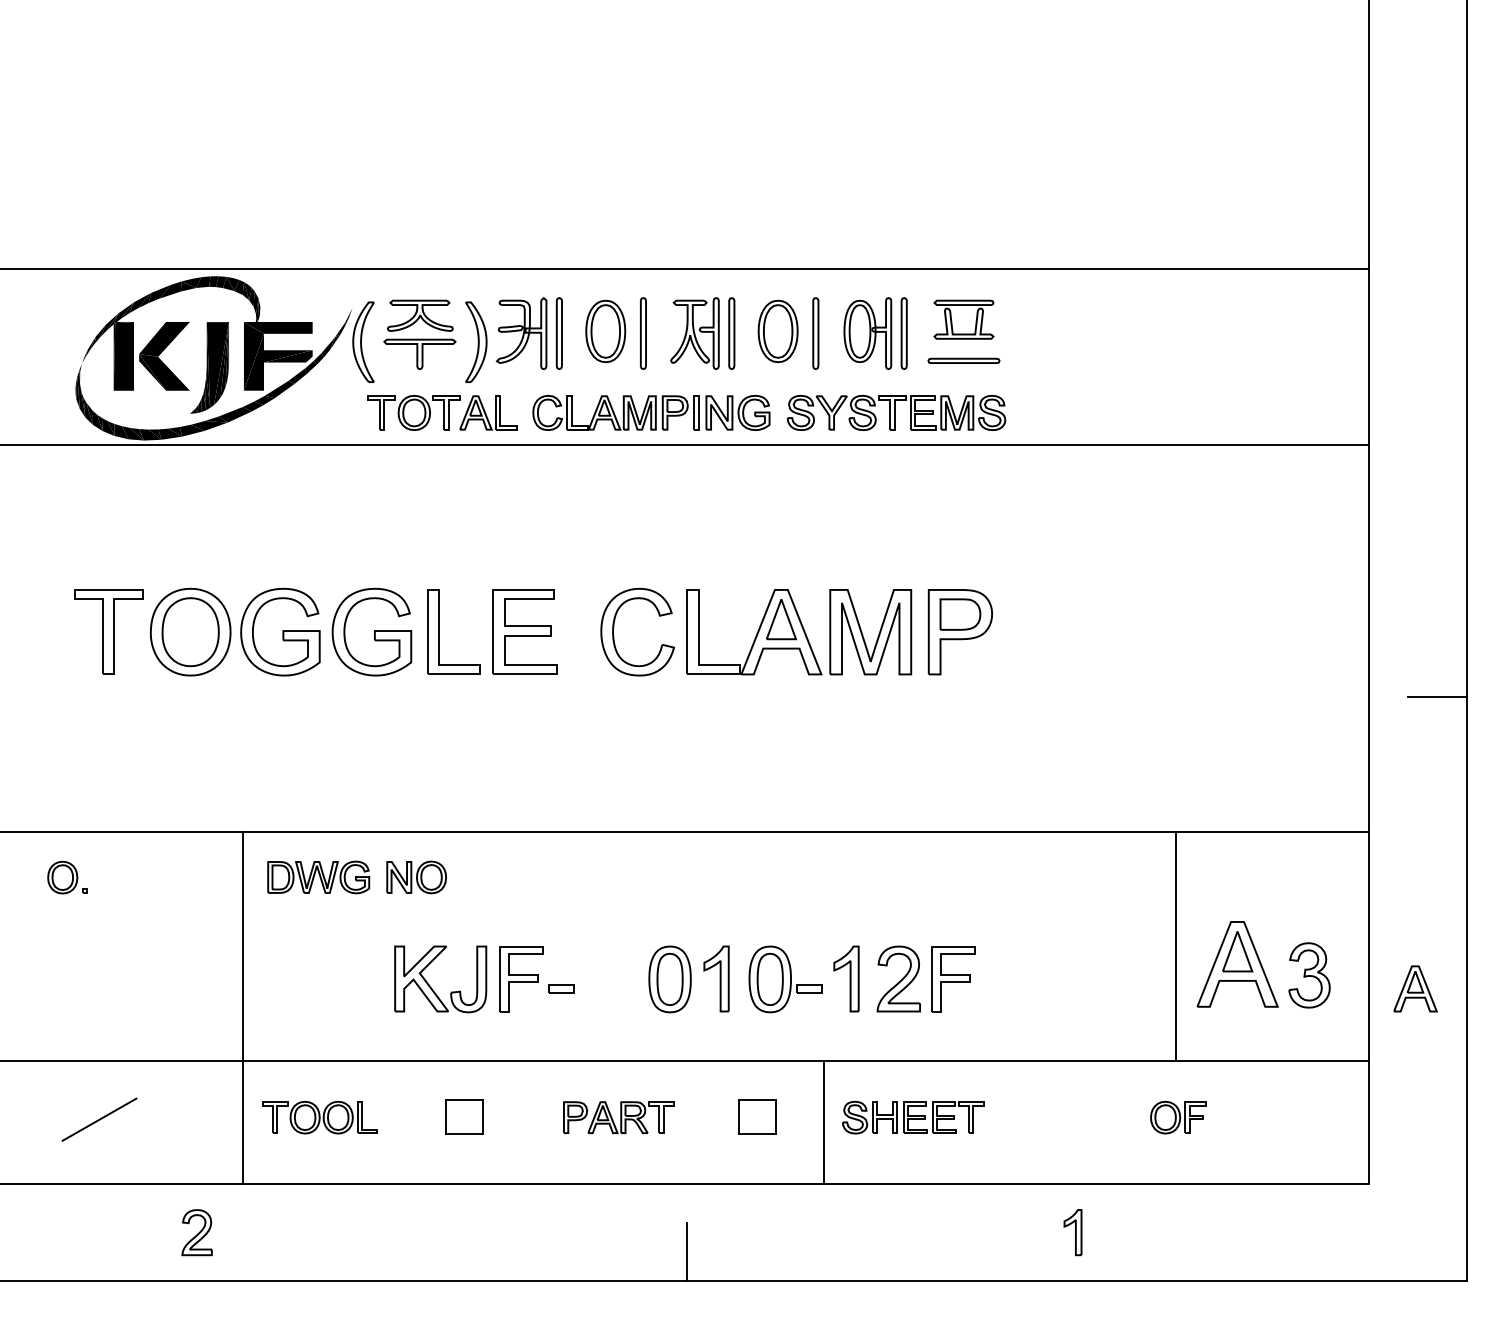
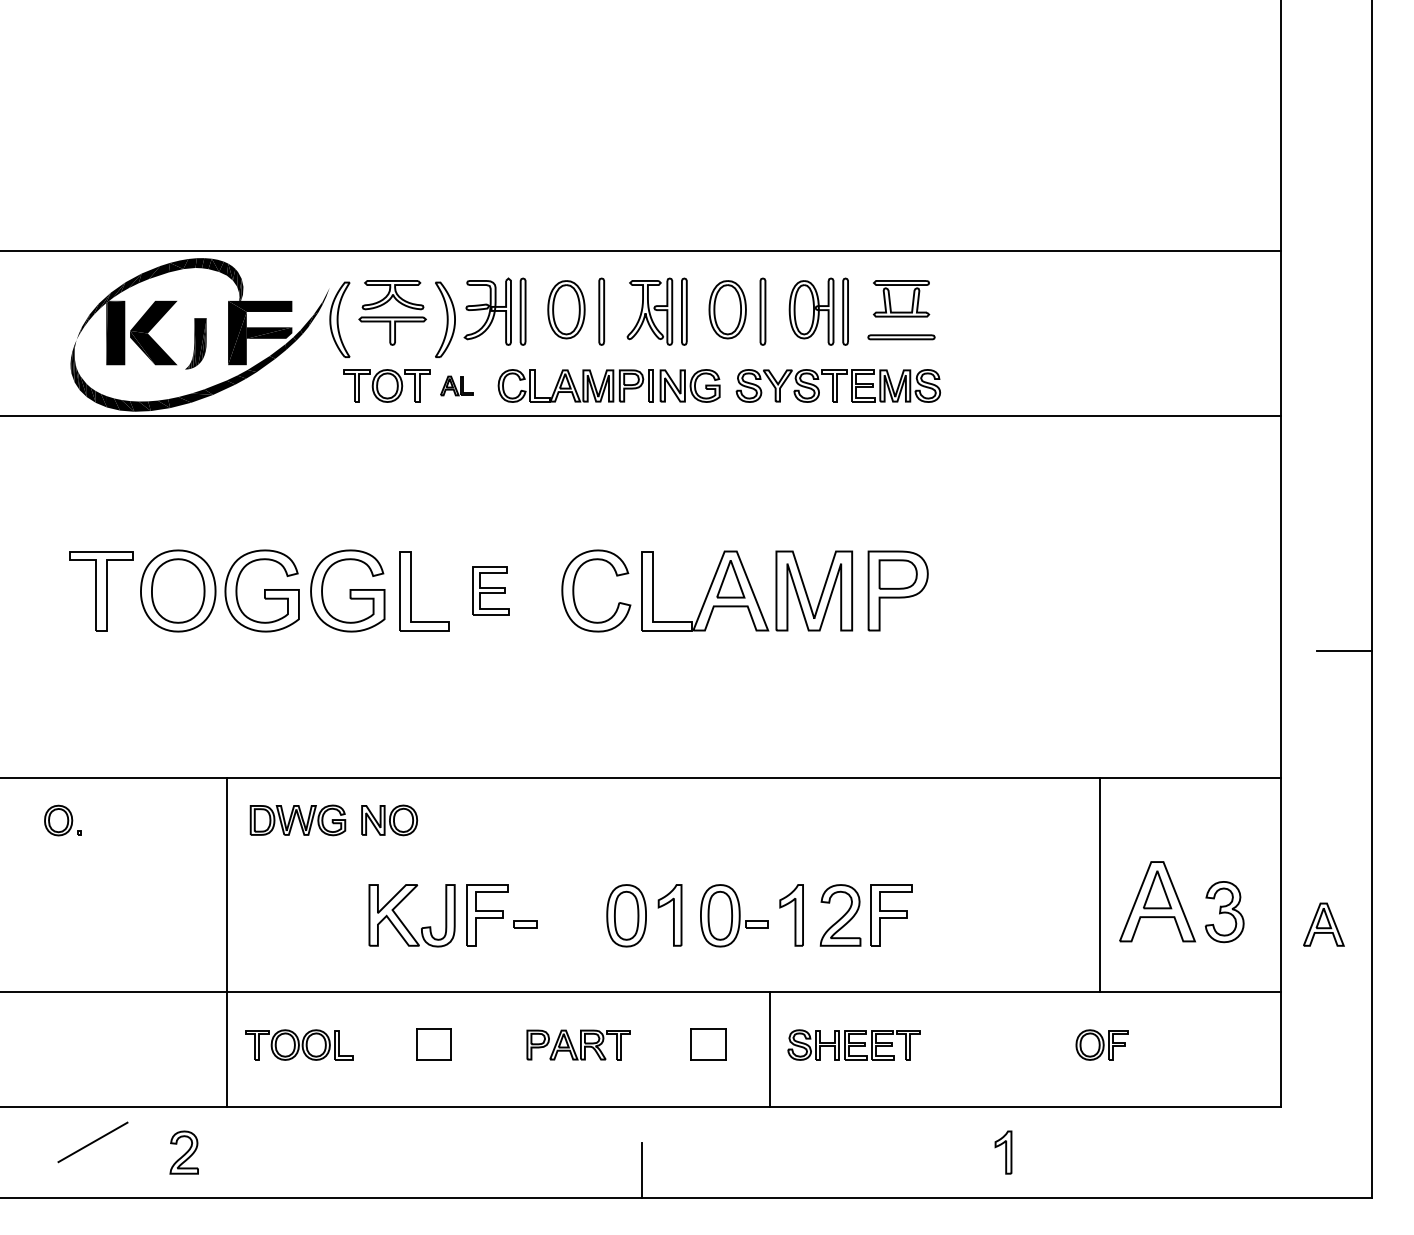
part: (209, 367) -> (195, 343), size x0.6
part: (488, 412) -> (456, 385), size x0.6
part: (524, 631) -> (490, 590), size x0.6
line: (99, 1119) -> (92, 1142), moved

